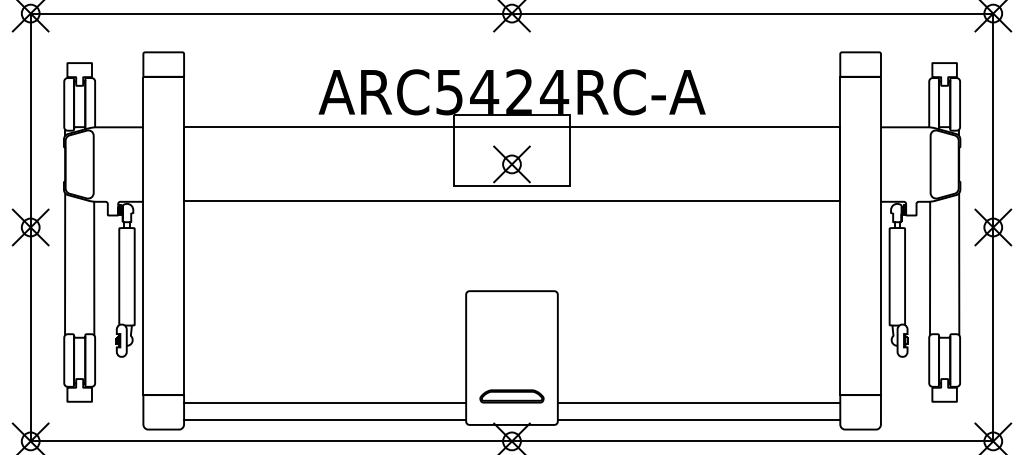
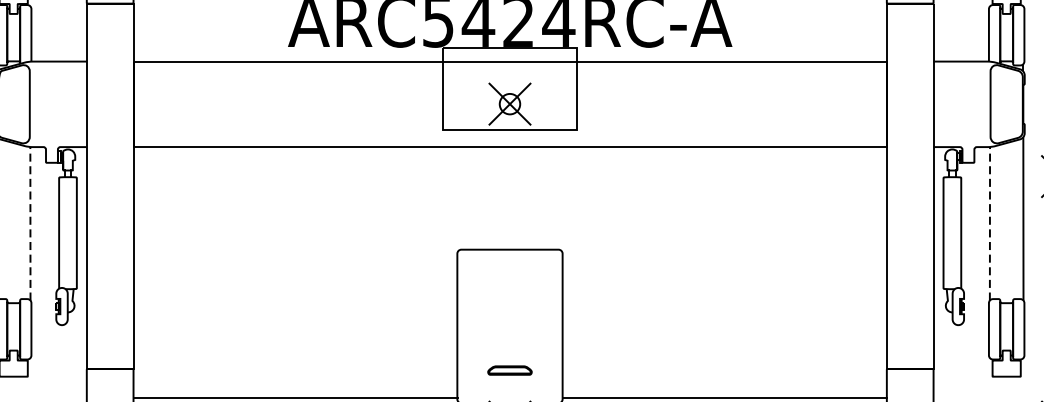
line: (94, 268) -> (30, 223), solid -> dashed
line: (930, 268) -> (990, 223), solid -> dashed
part: (511, 396) -> (509, 370), size x0.6
line: (325, 402) -> (295, 377), removed
line: (699, 402) -> (725, 377), removed

